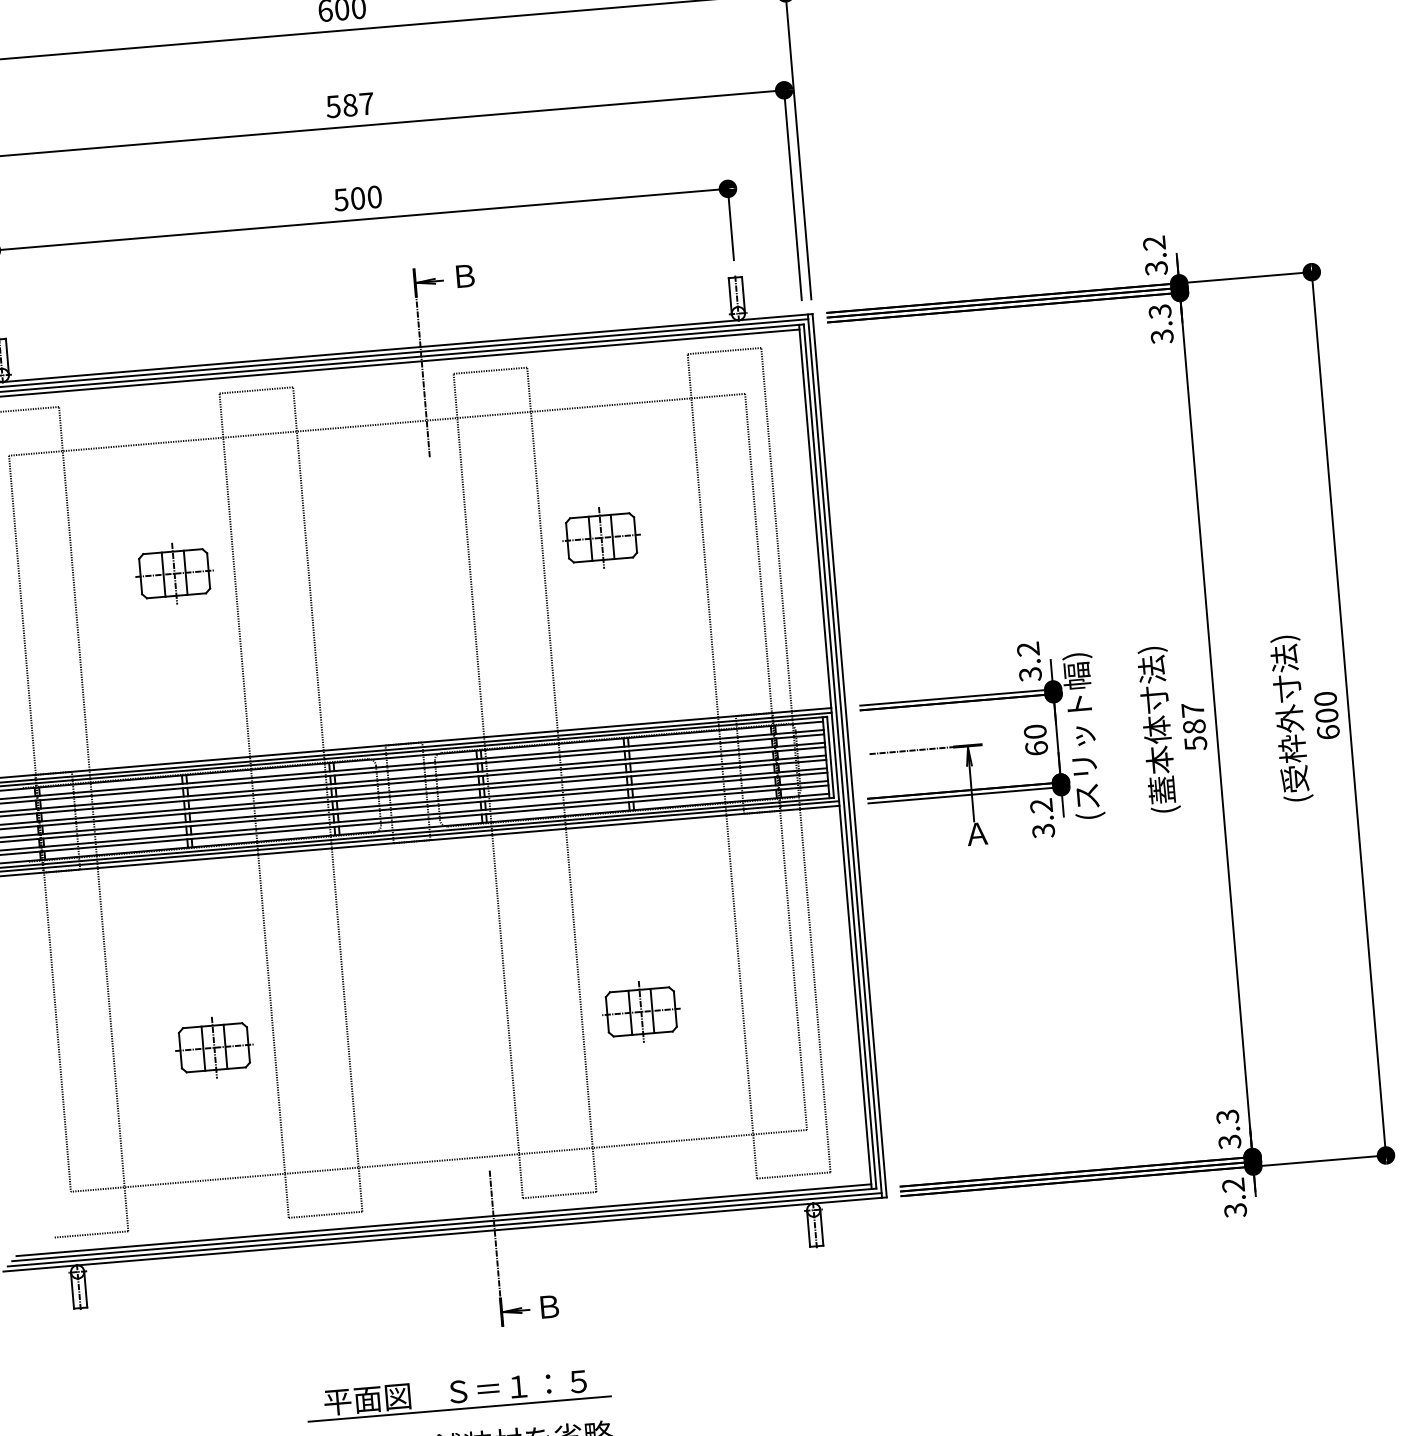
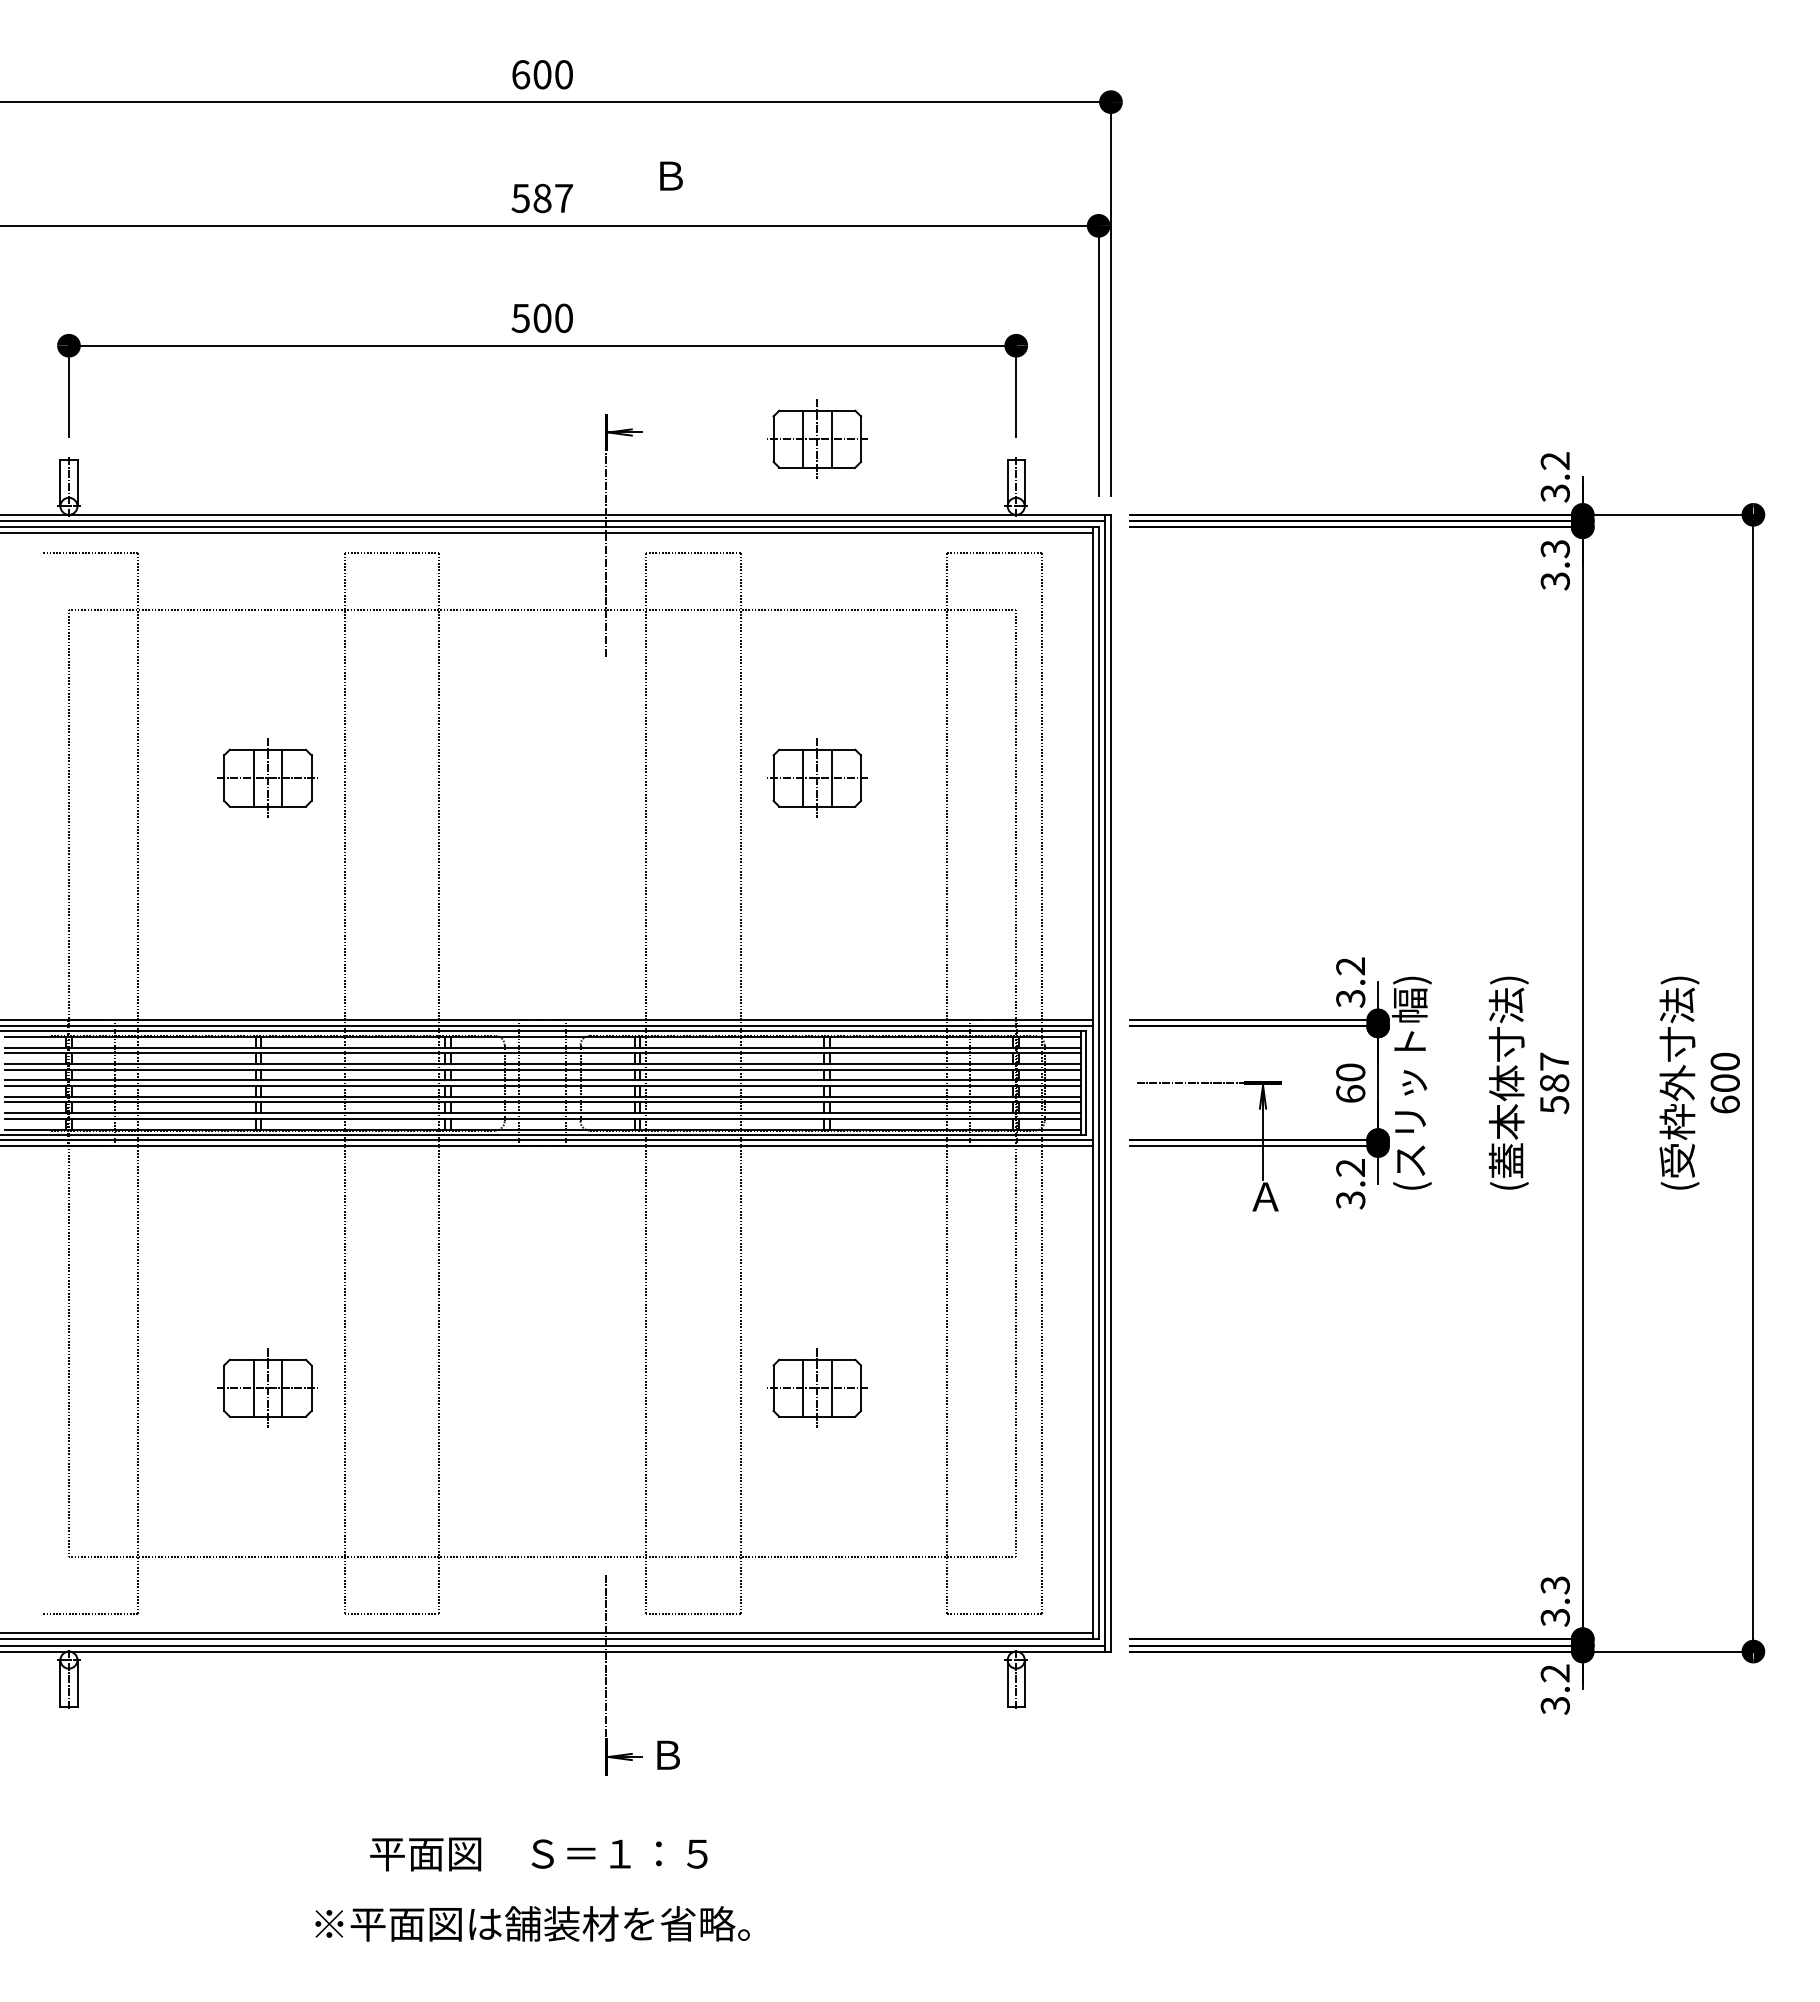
part: (579, 273) -> (817, 438), added
text: (465, 275) -> (671, 175), moved
line: (459, 1409) -> (542, 1876), removed

